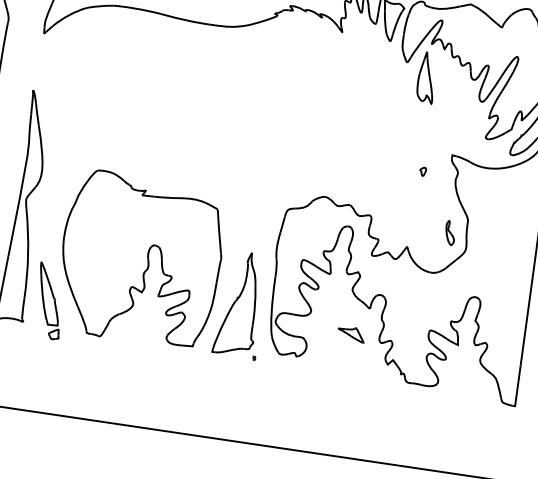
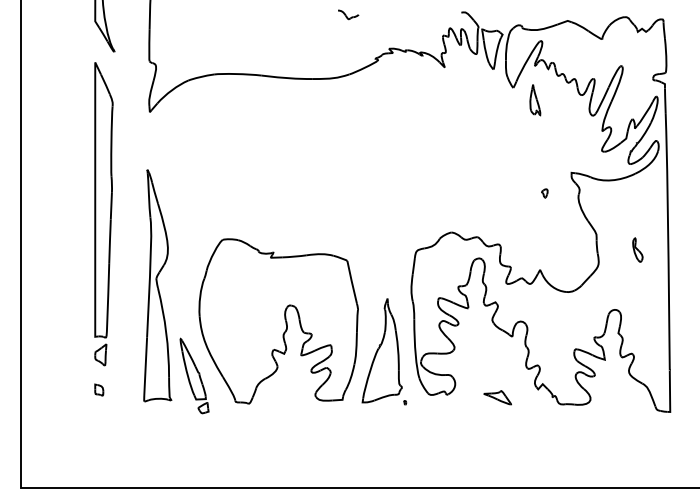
part: (427, 78) -> (535, 100), size x0.6
part: (450, 232) -> (637, 249), moved
part: (351, 334) -> (497, 397), moved

